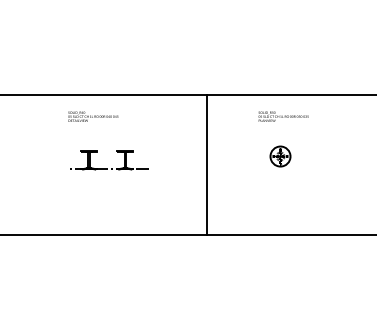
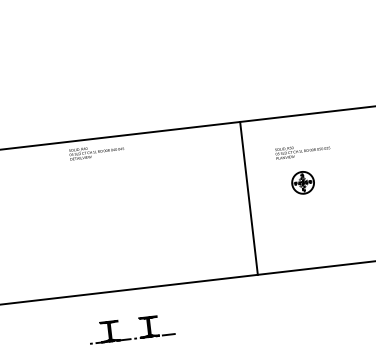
text: (93, 116) -> (97, 151), moved
text: (283, 116) -> (302, 150), moved
line: (206, 164) -> (248, 197), moved
part: (107, 168) -> (130, 338), moved

